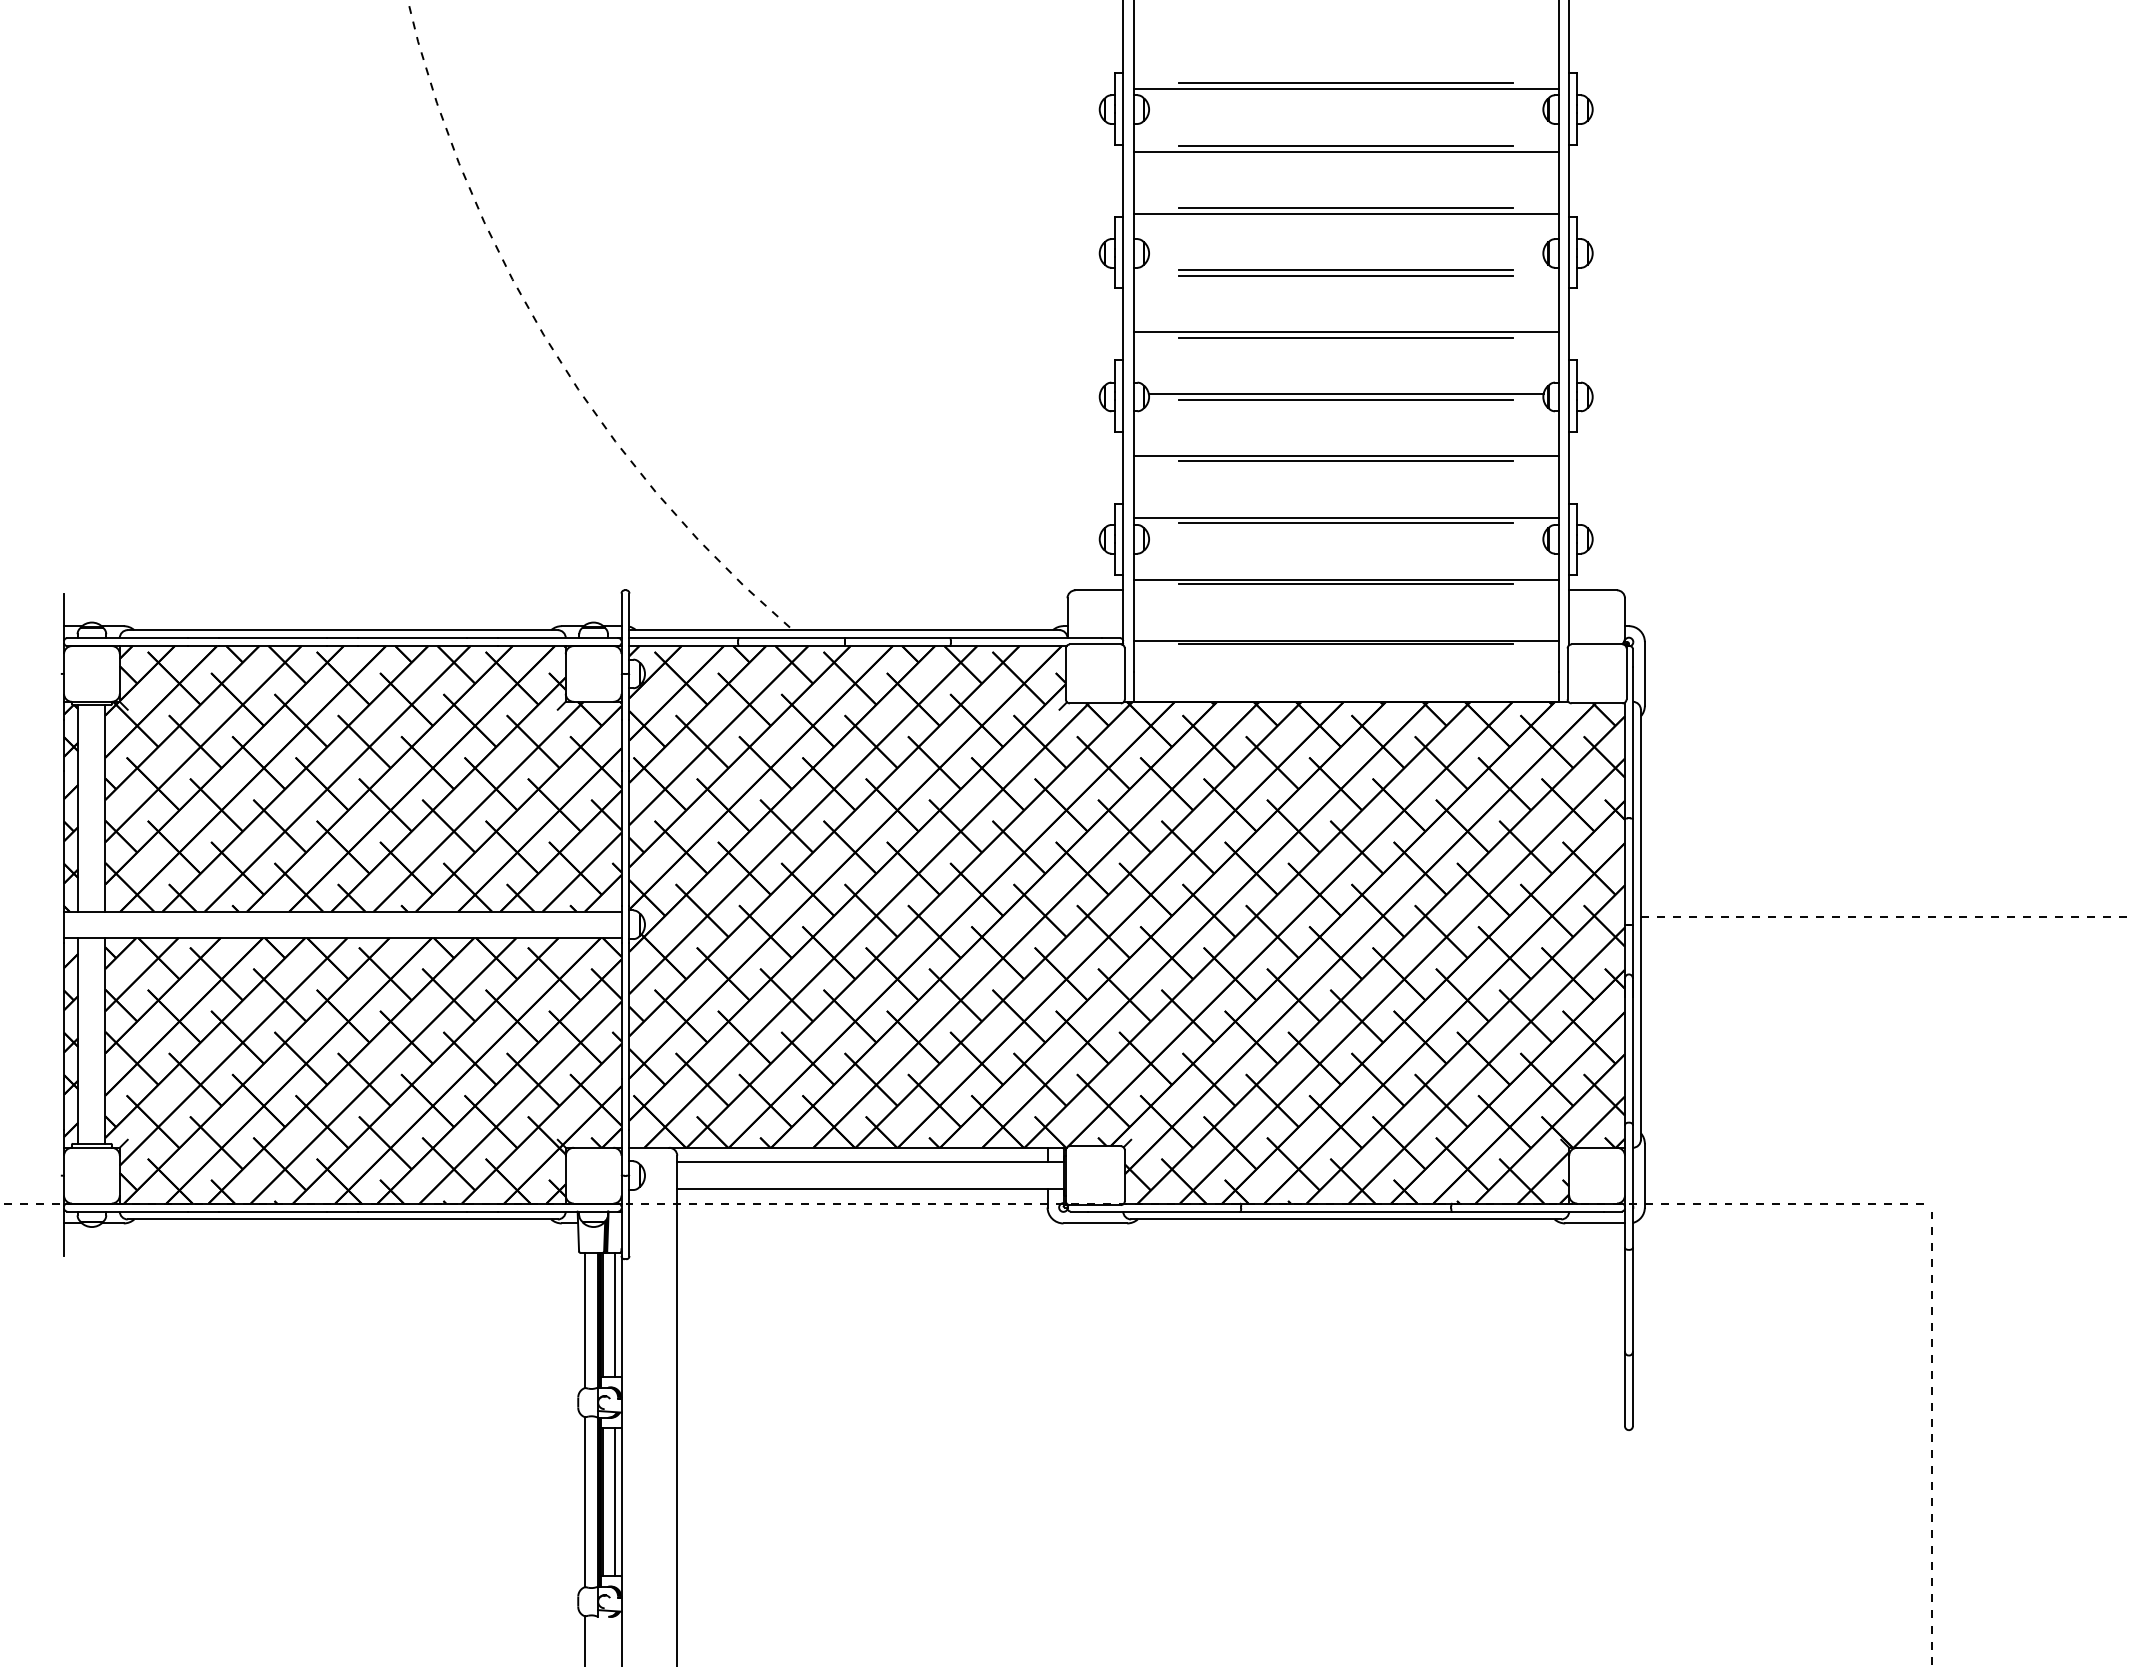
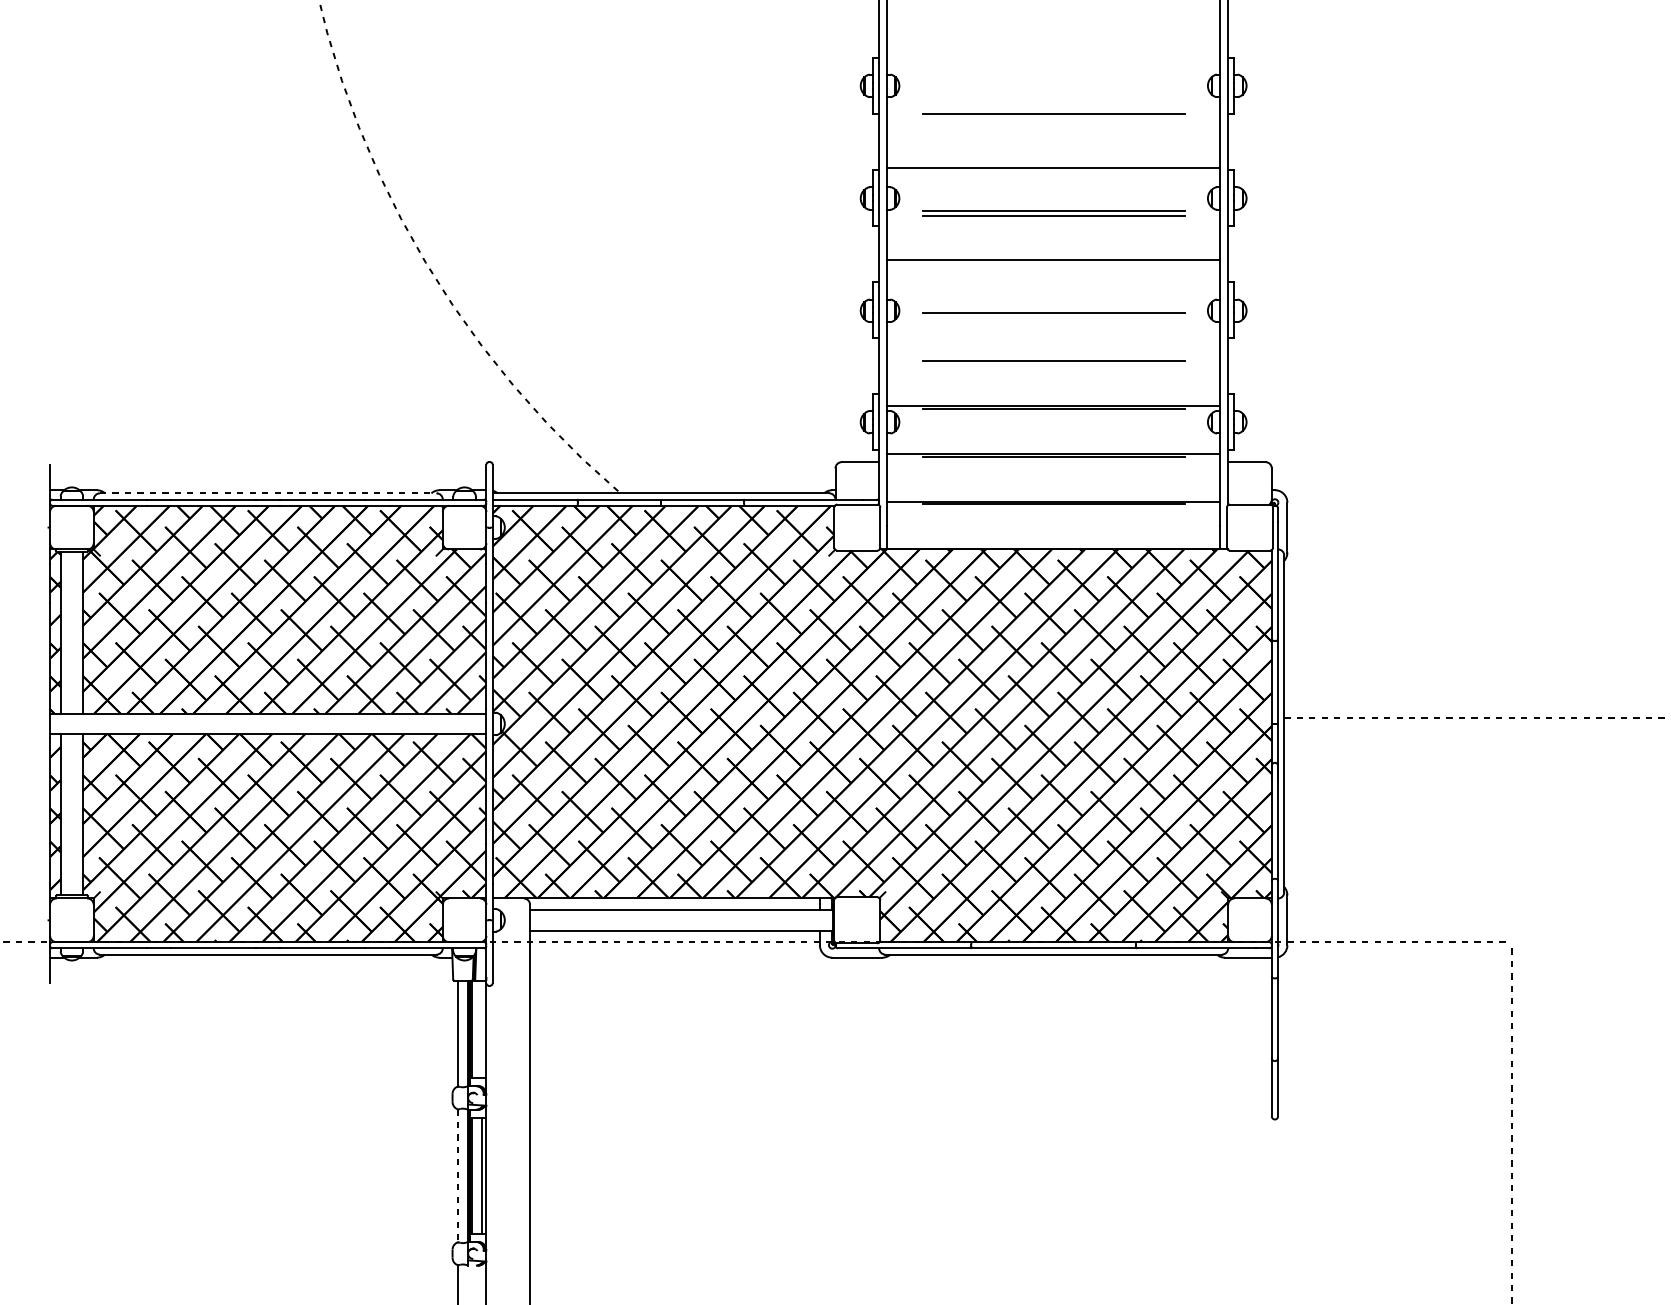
line: (1345, 83) -> (1053, 65), removed
line: (1345, 89) -> (1053, 70), removed
line: (1345, 151) -> (1053, 118), removed
line: (1345, 207) -> (1053, 162), removed
line: (1345, 337) -> (1053, 264), removed
line: (1345, 394) -> (1053, 308), removed
line: (1345, 456) -> (1053, 357), removed
line: (343, 630) -> (268, 493), solid -> dashed
line: (615, 1314) -> (481, 1028), removed
line: (585, 1502) -> (458, 1176), solid -> dashed

